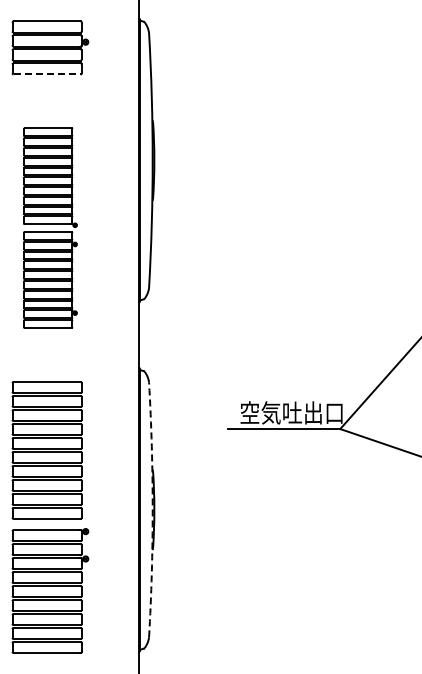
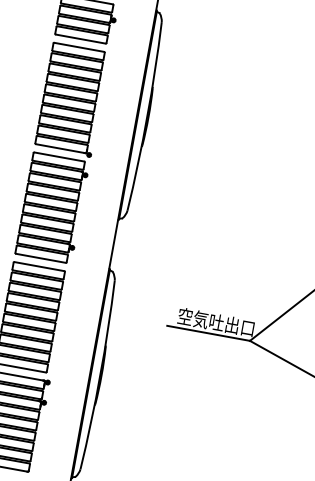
line: (47, 74) -> (81, 39), dashed -> solid
part: (50, 227) -> (62, 152), size x1.43
arc: (152, 509) -> (100, 375), dashed -> solid

